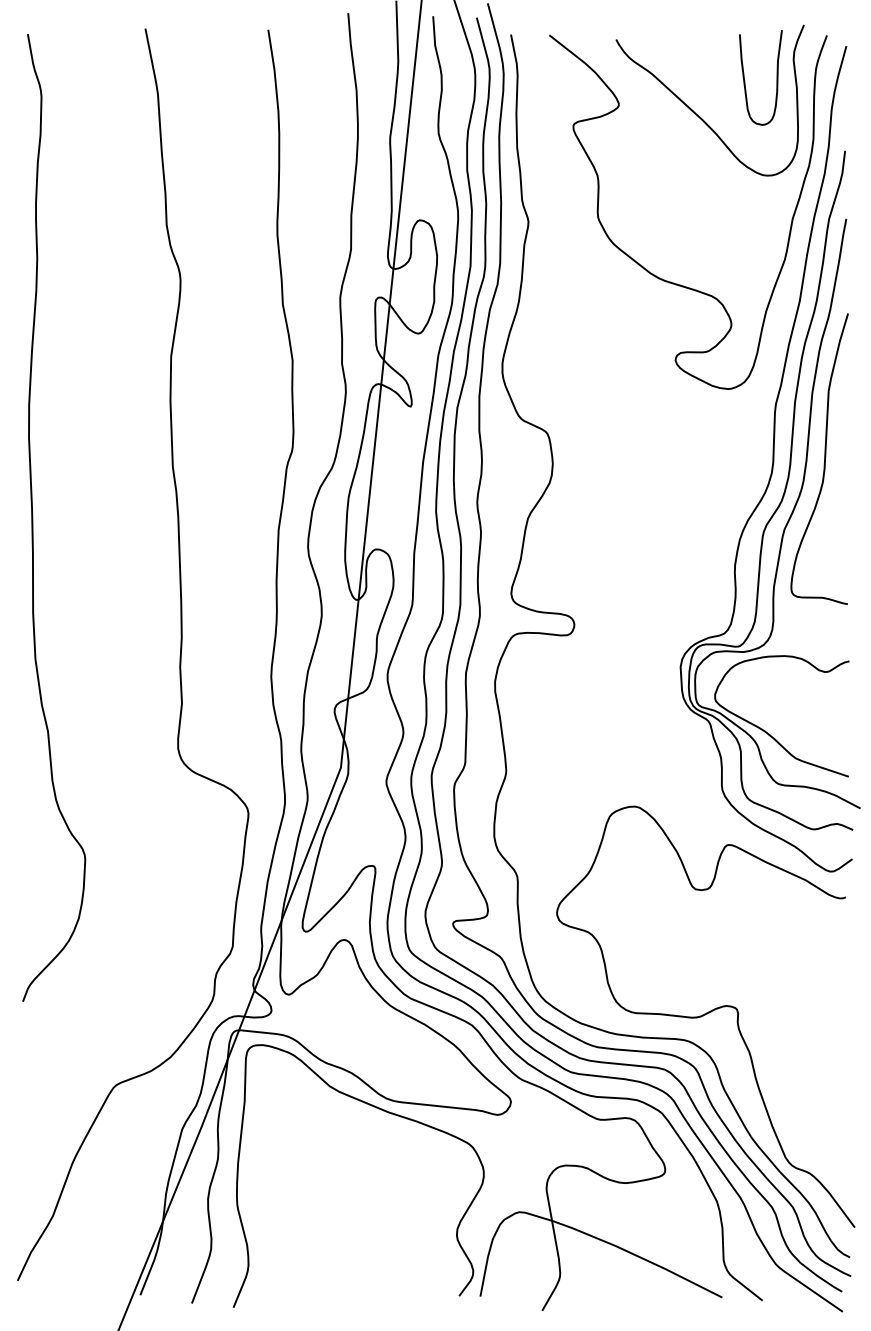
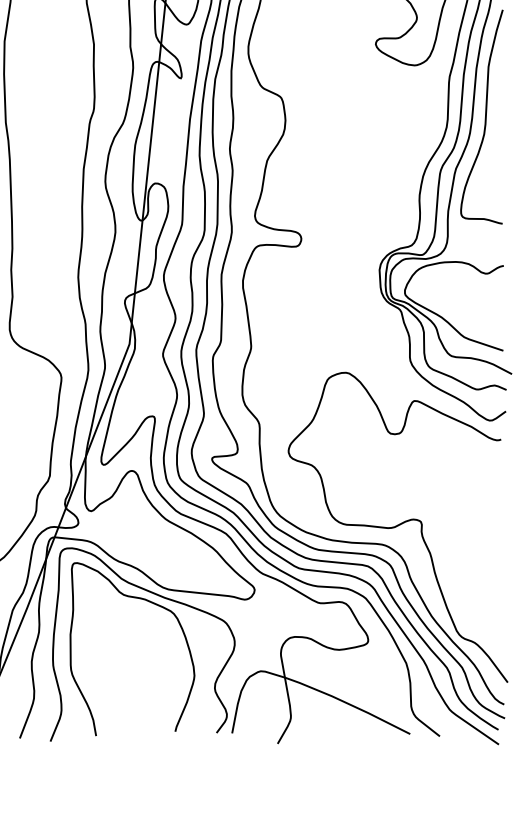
curve: (374, 1121) -> (154, 604), added

